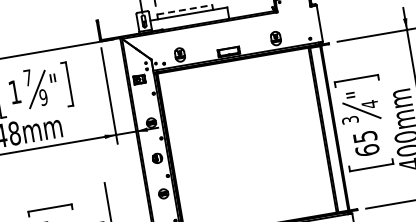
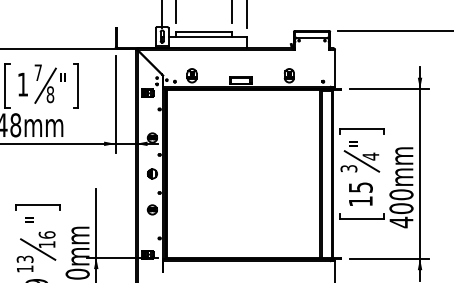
line: (185, 10) -> (204, 32), dashed -> solid
text: (43, 97) -> (50, 94), 9 -> 8
text: (367, 149) -> (360, 200), 65 -> 15

